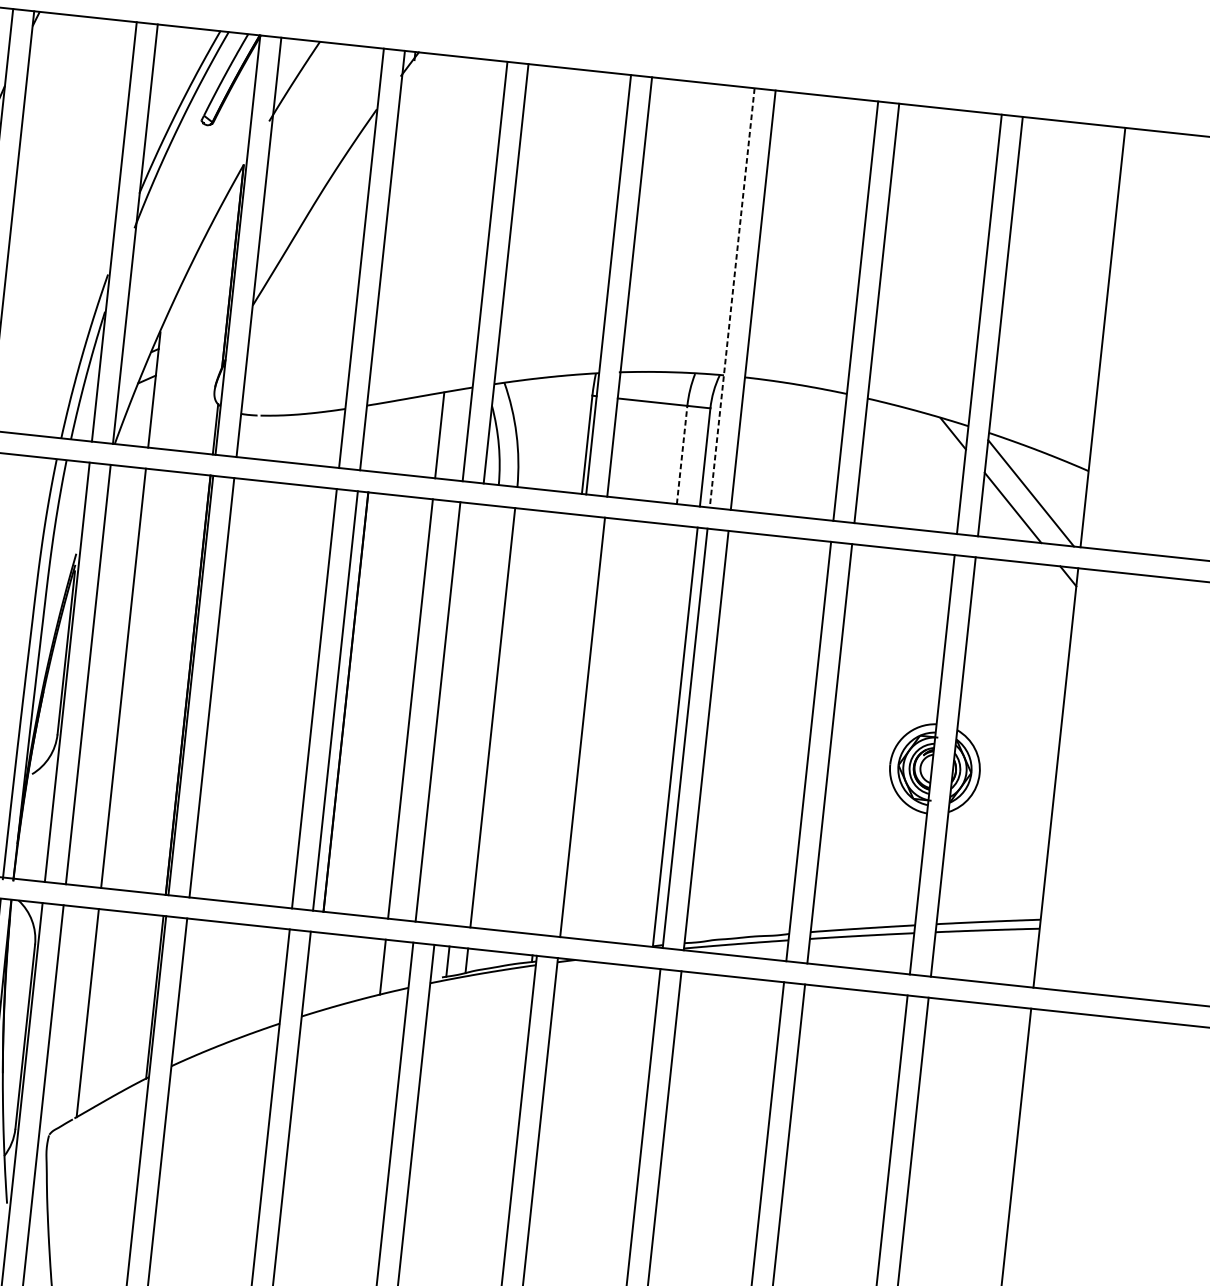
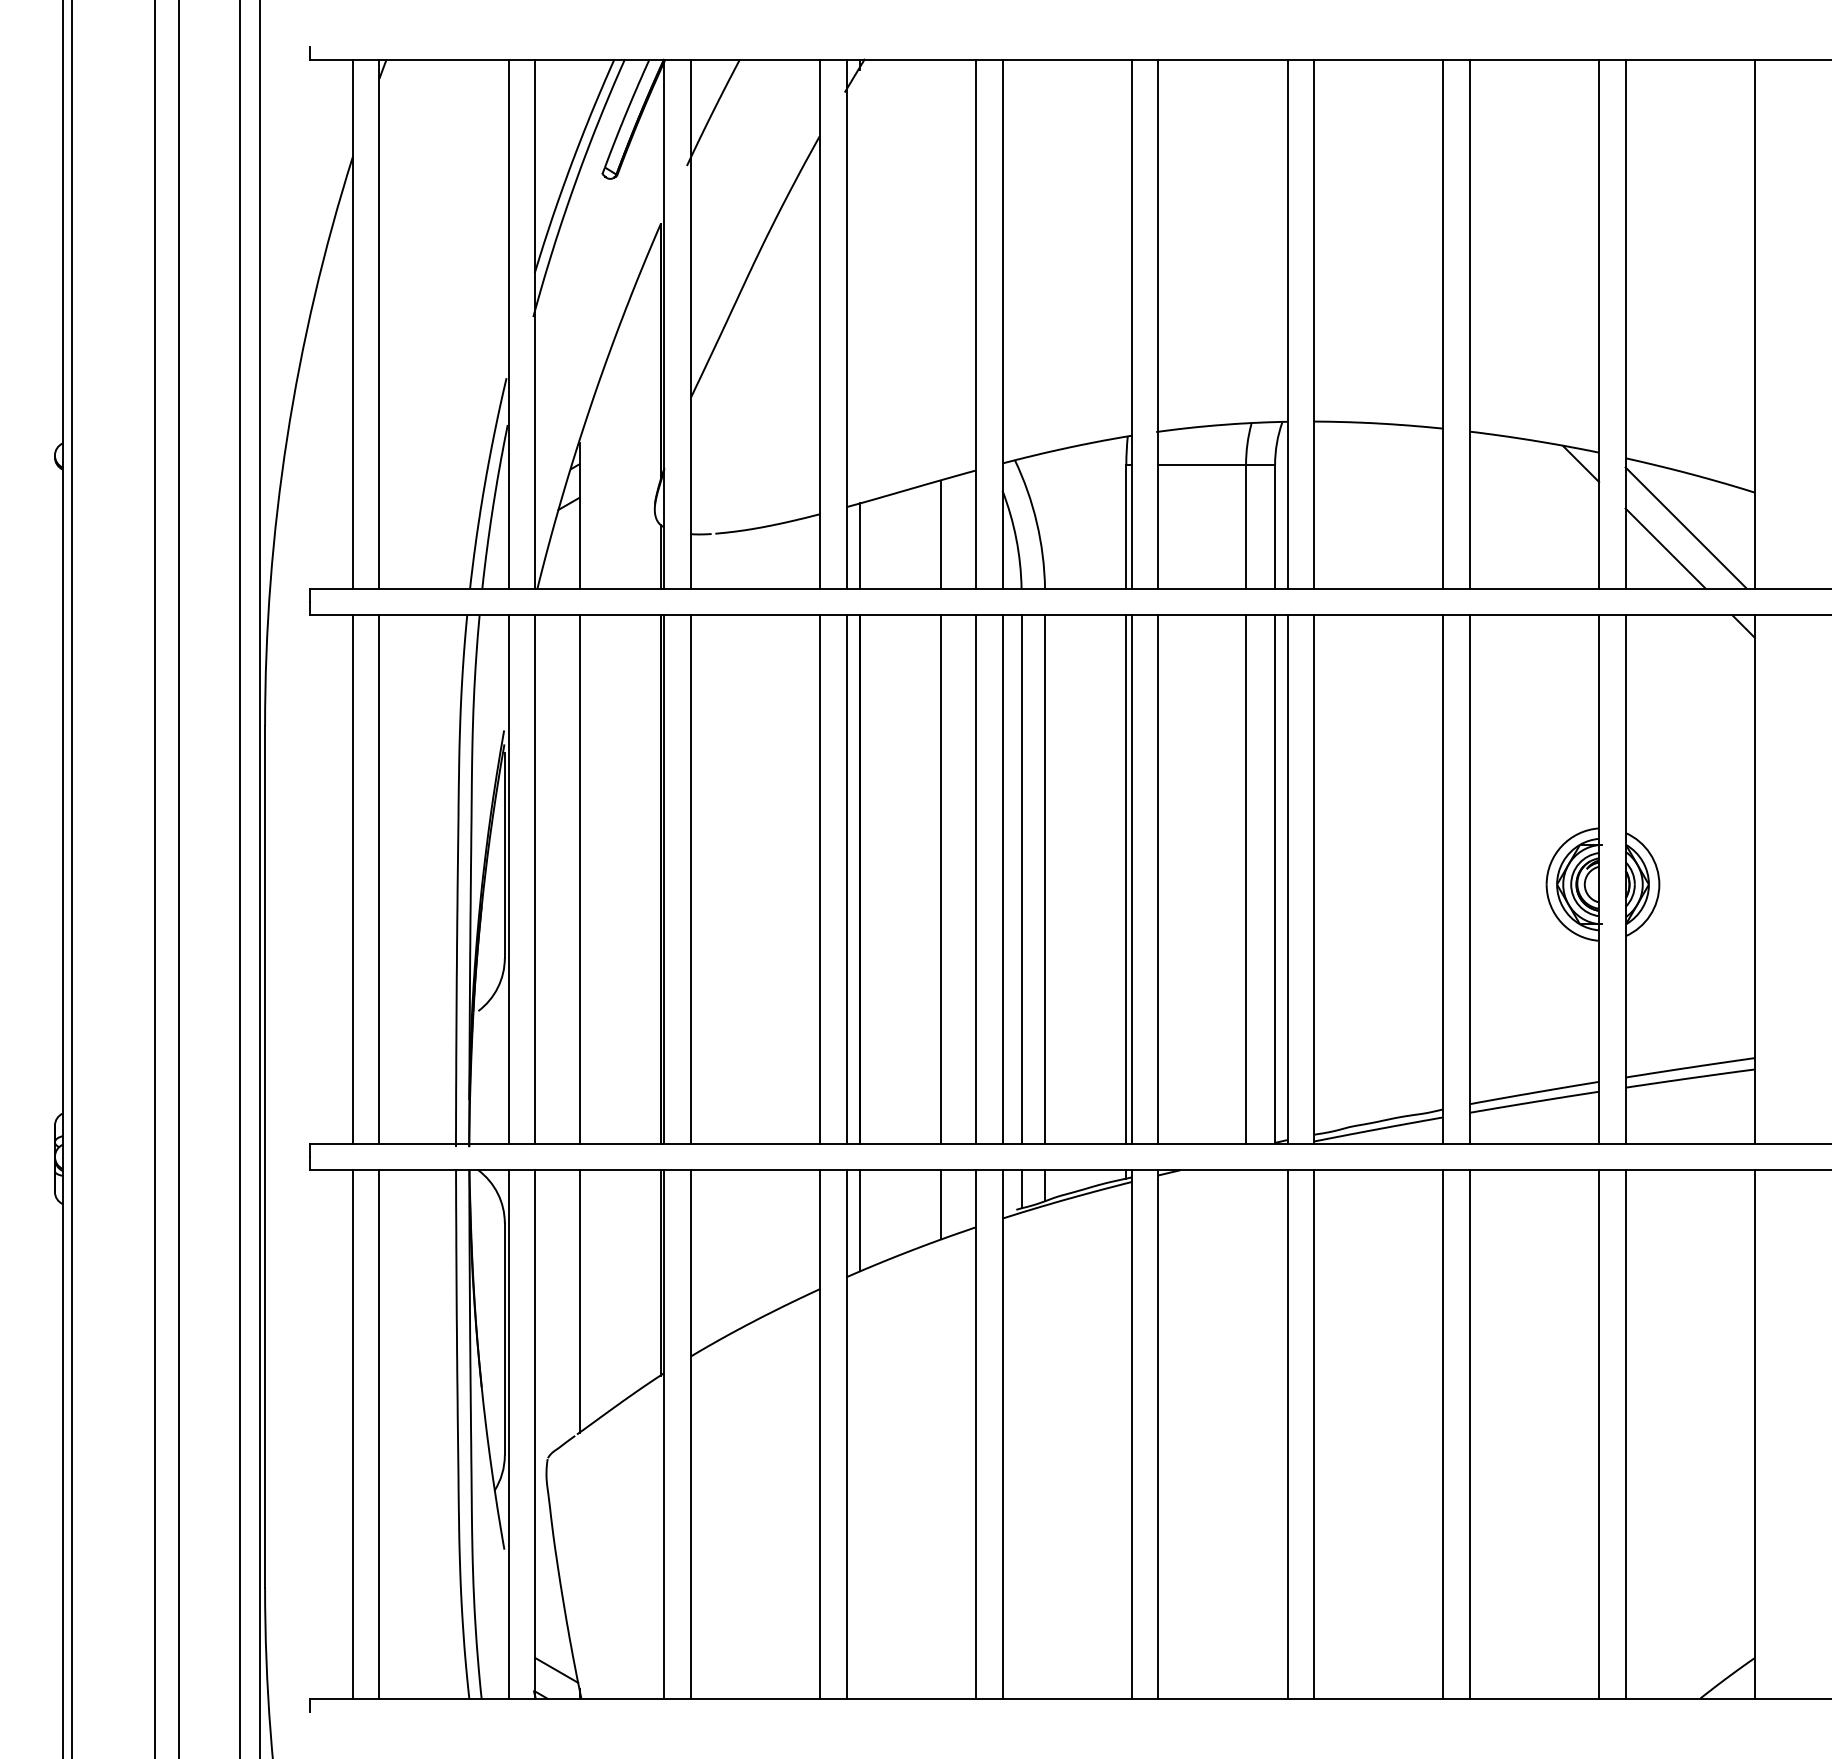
line: (732, 298) -> (1287, 324), dashed -> solid
line: (373, 437) -> (859, 545), added
line: (682, 454) -> (1246, 526), dashed -> solid
line: (459, 714) -> (1002, 879), added
line: (474, 715) -> (1021, 879), added
line: (557, 724) -> (1126, 879), added
line: (561, 725) -> (1131, 879), added
line: (652, 734) -> (1246, 879), added
line: (316, 972) -> (859, 1220), added

